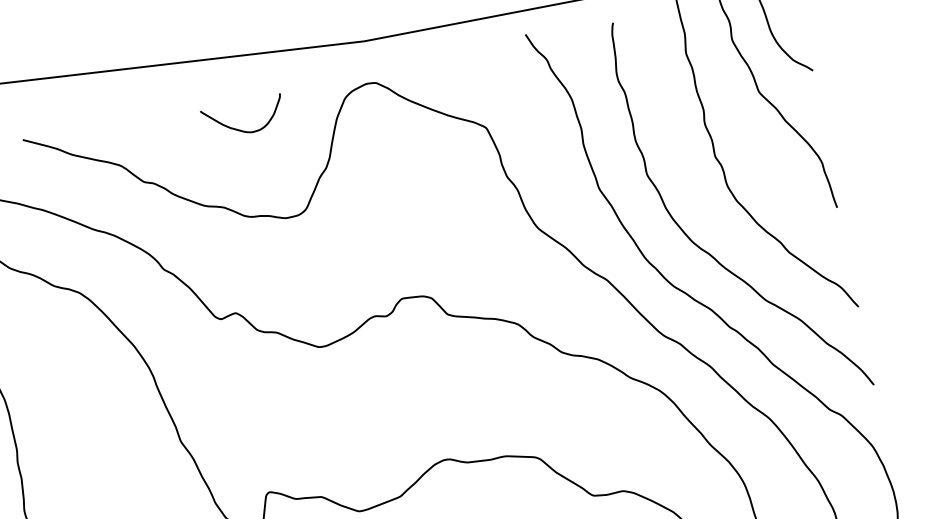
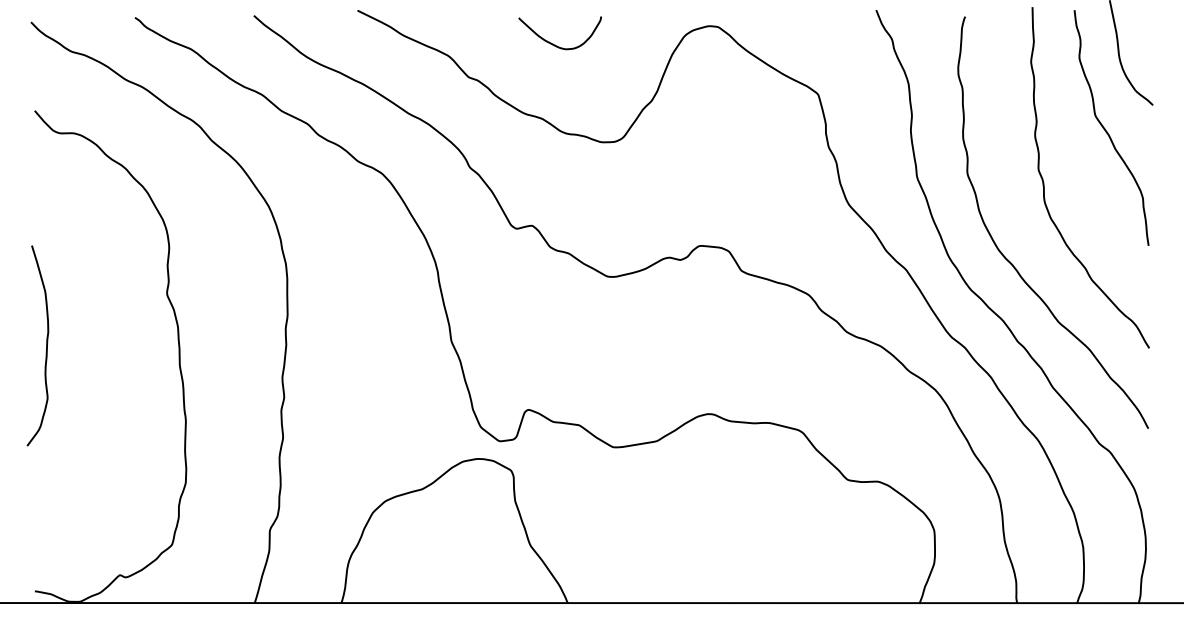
curve: (239, 129) -> (553, 43), moved

